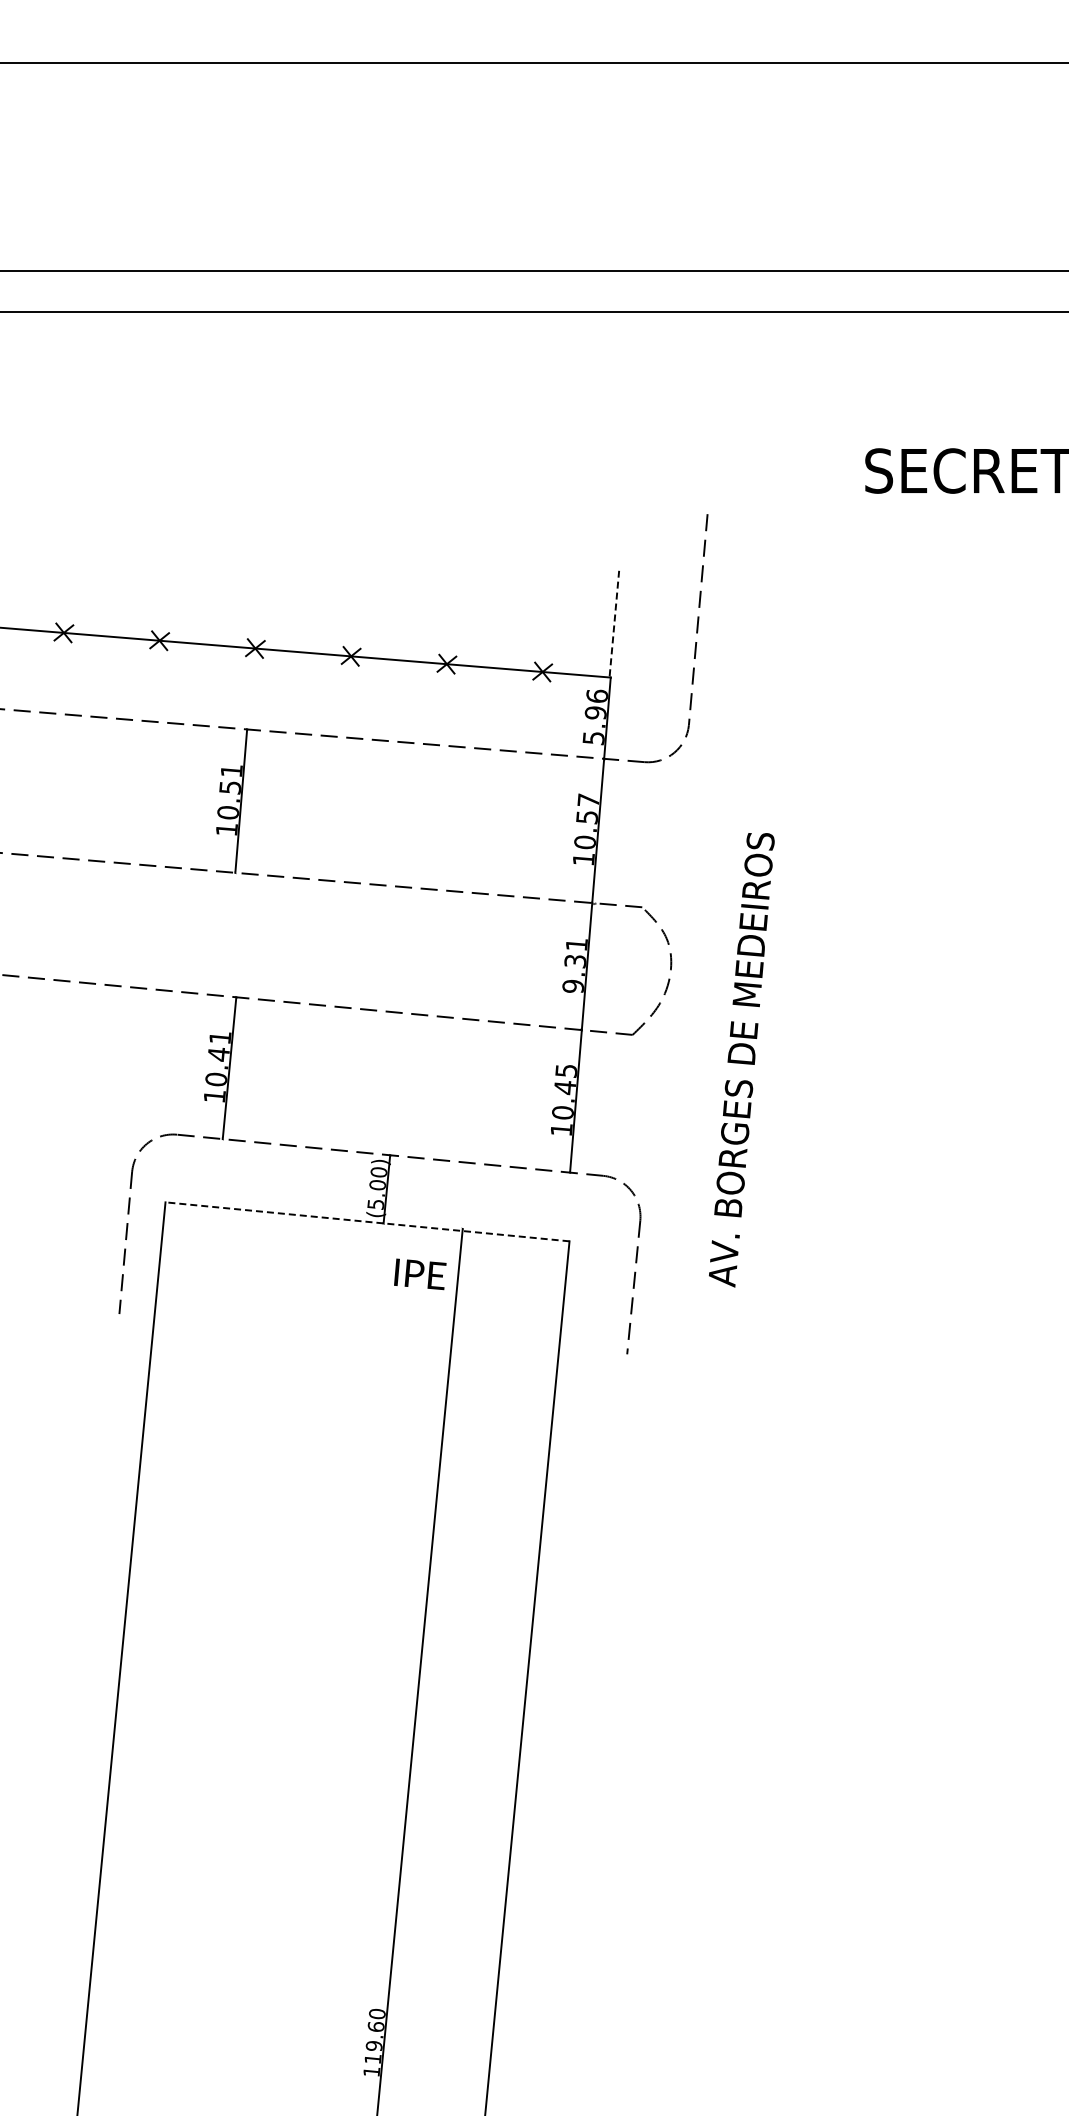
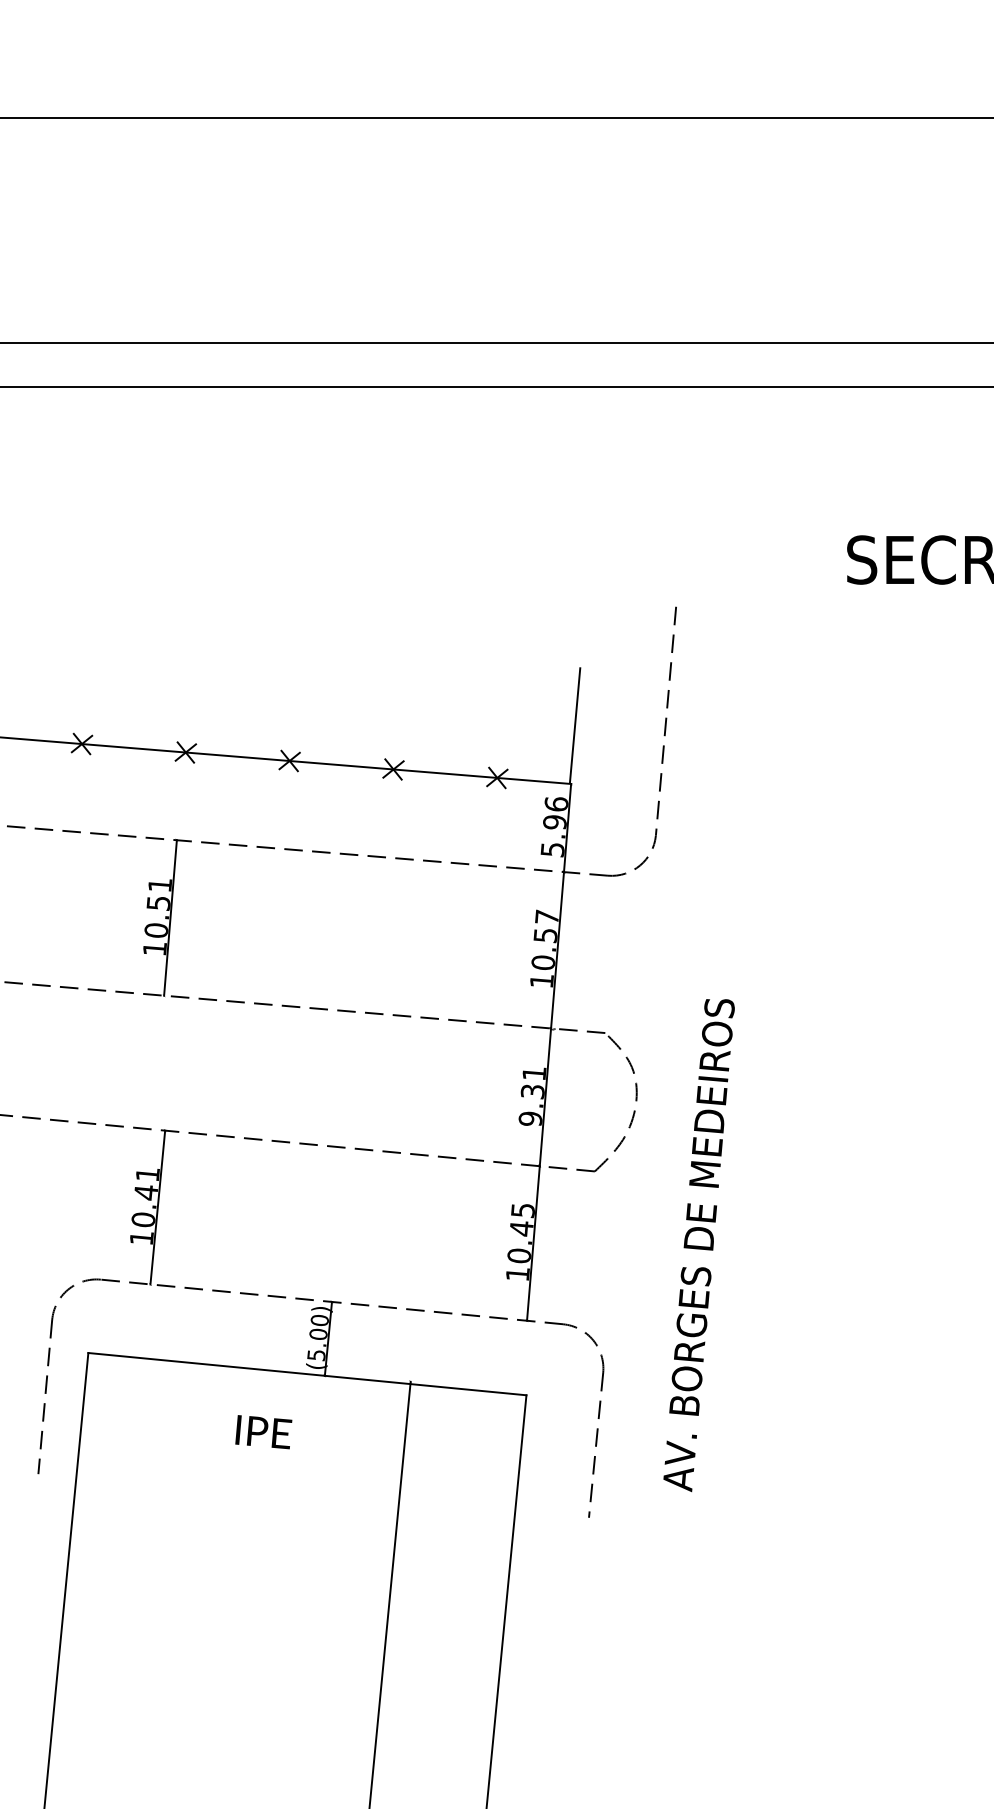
line: (614, 623) -> (575, 725), dashed -> solid
text: (741, 1060) -> (698, 1245), moved
line: (367, 1221) -> (307, 1373), dashed -> solid
text: (420, 1274) -> (264, 1432), moved

